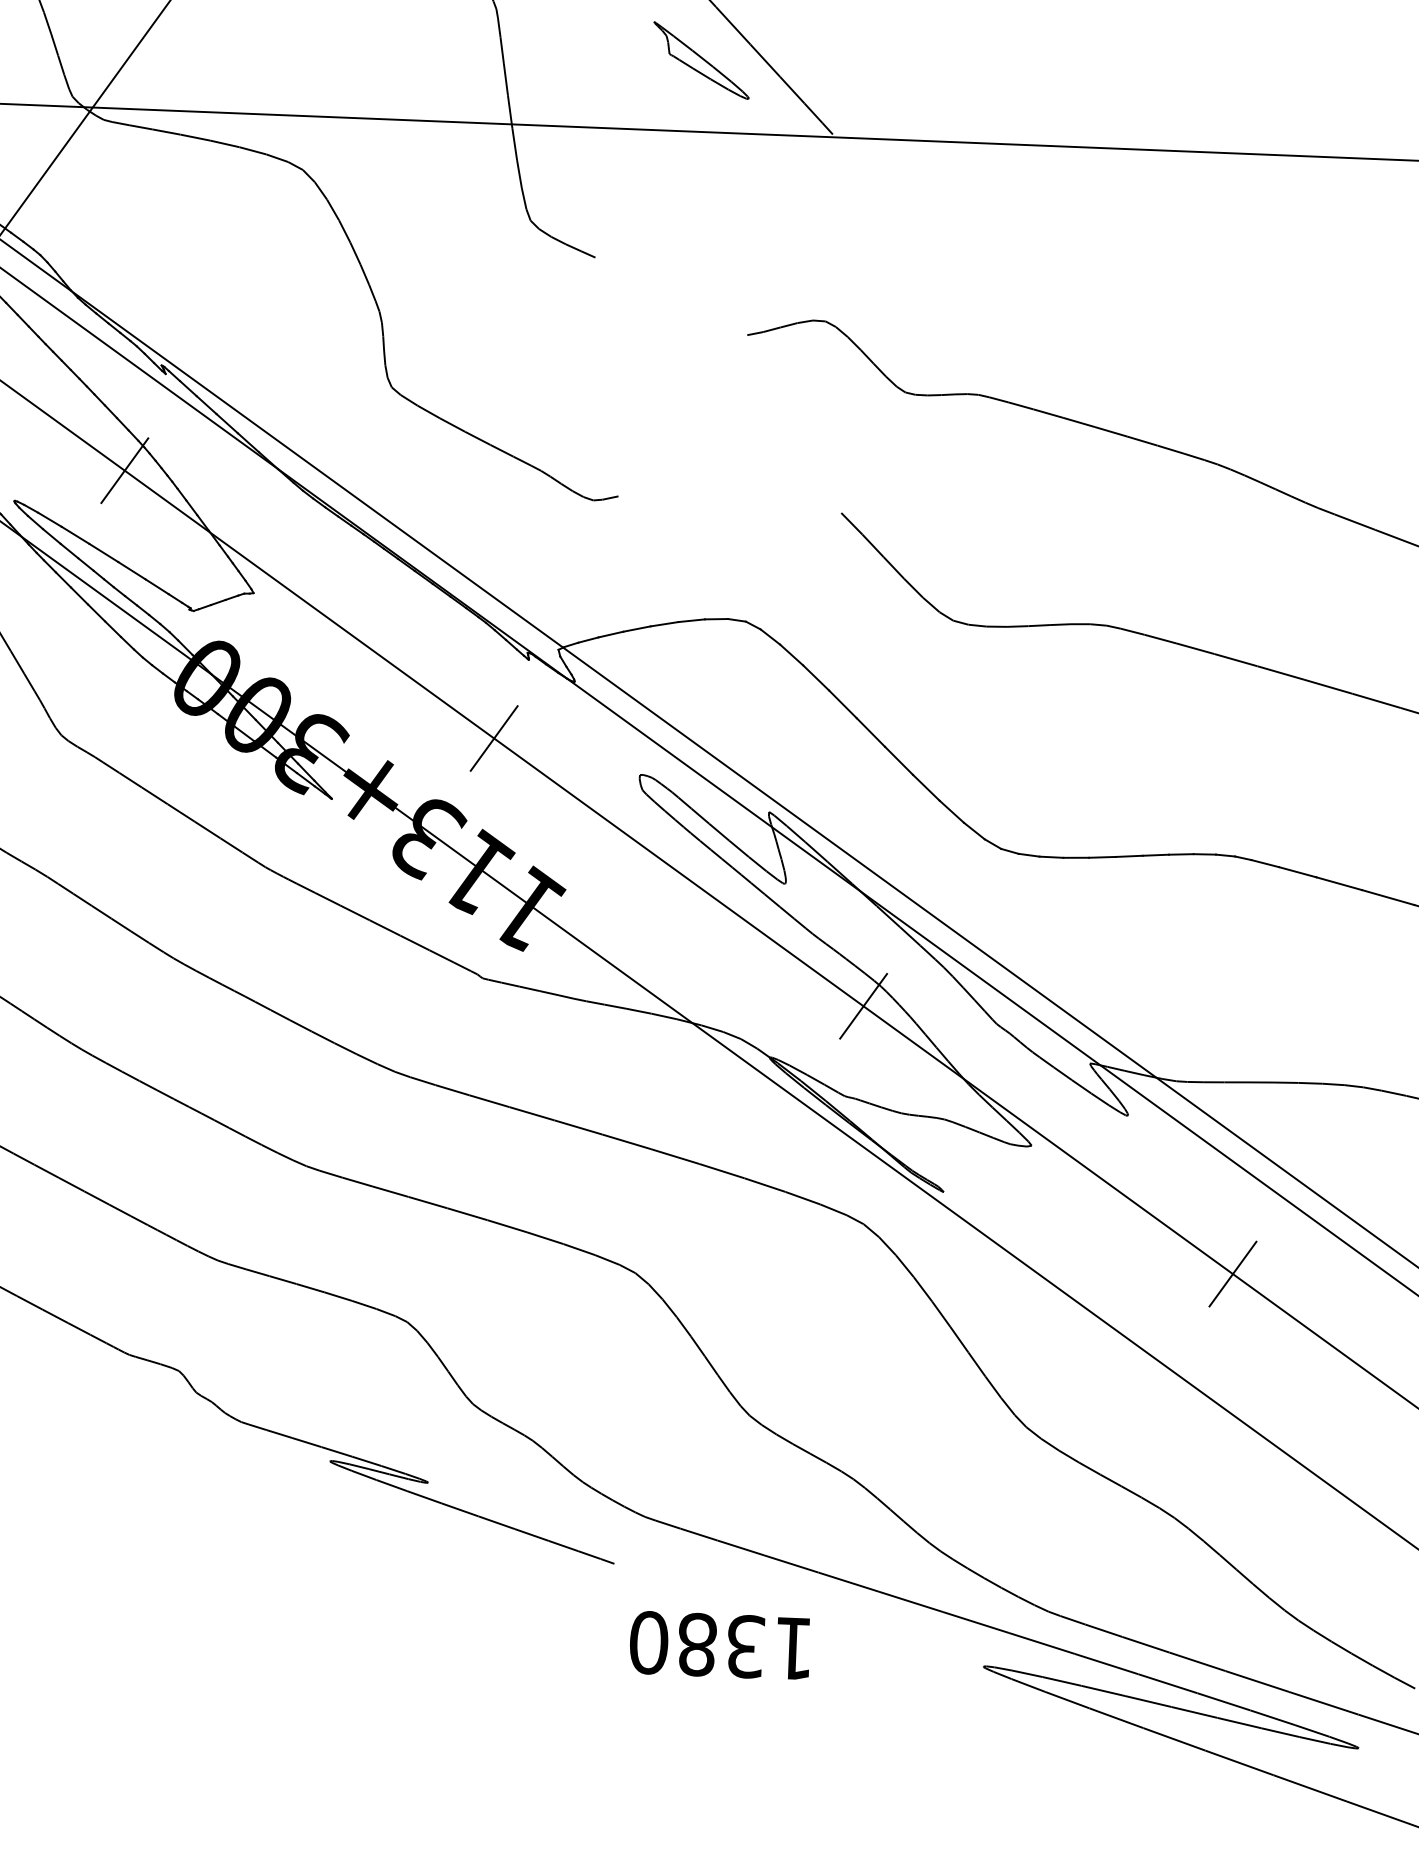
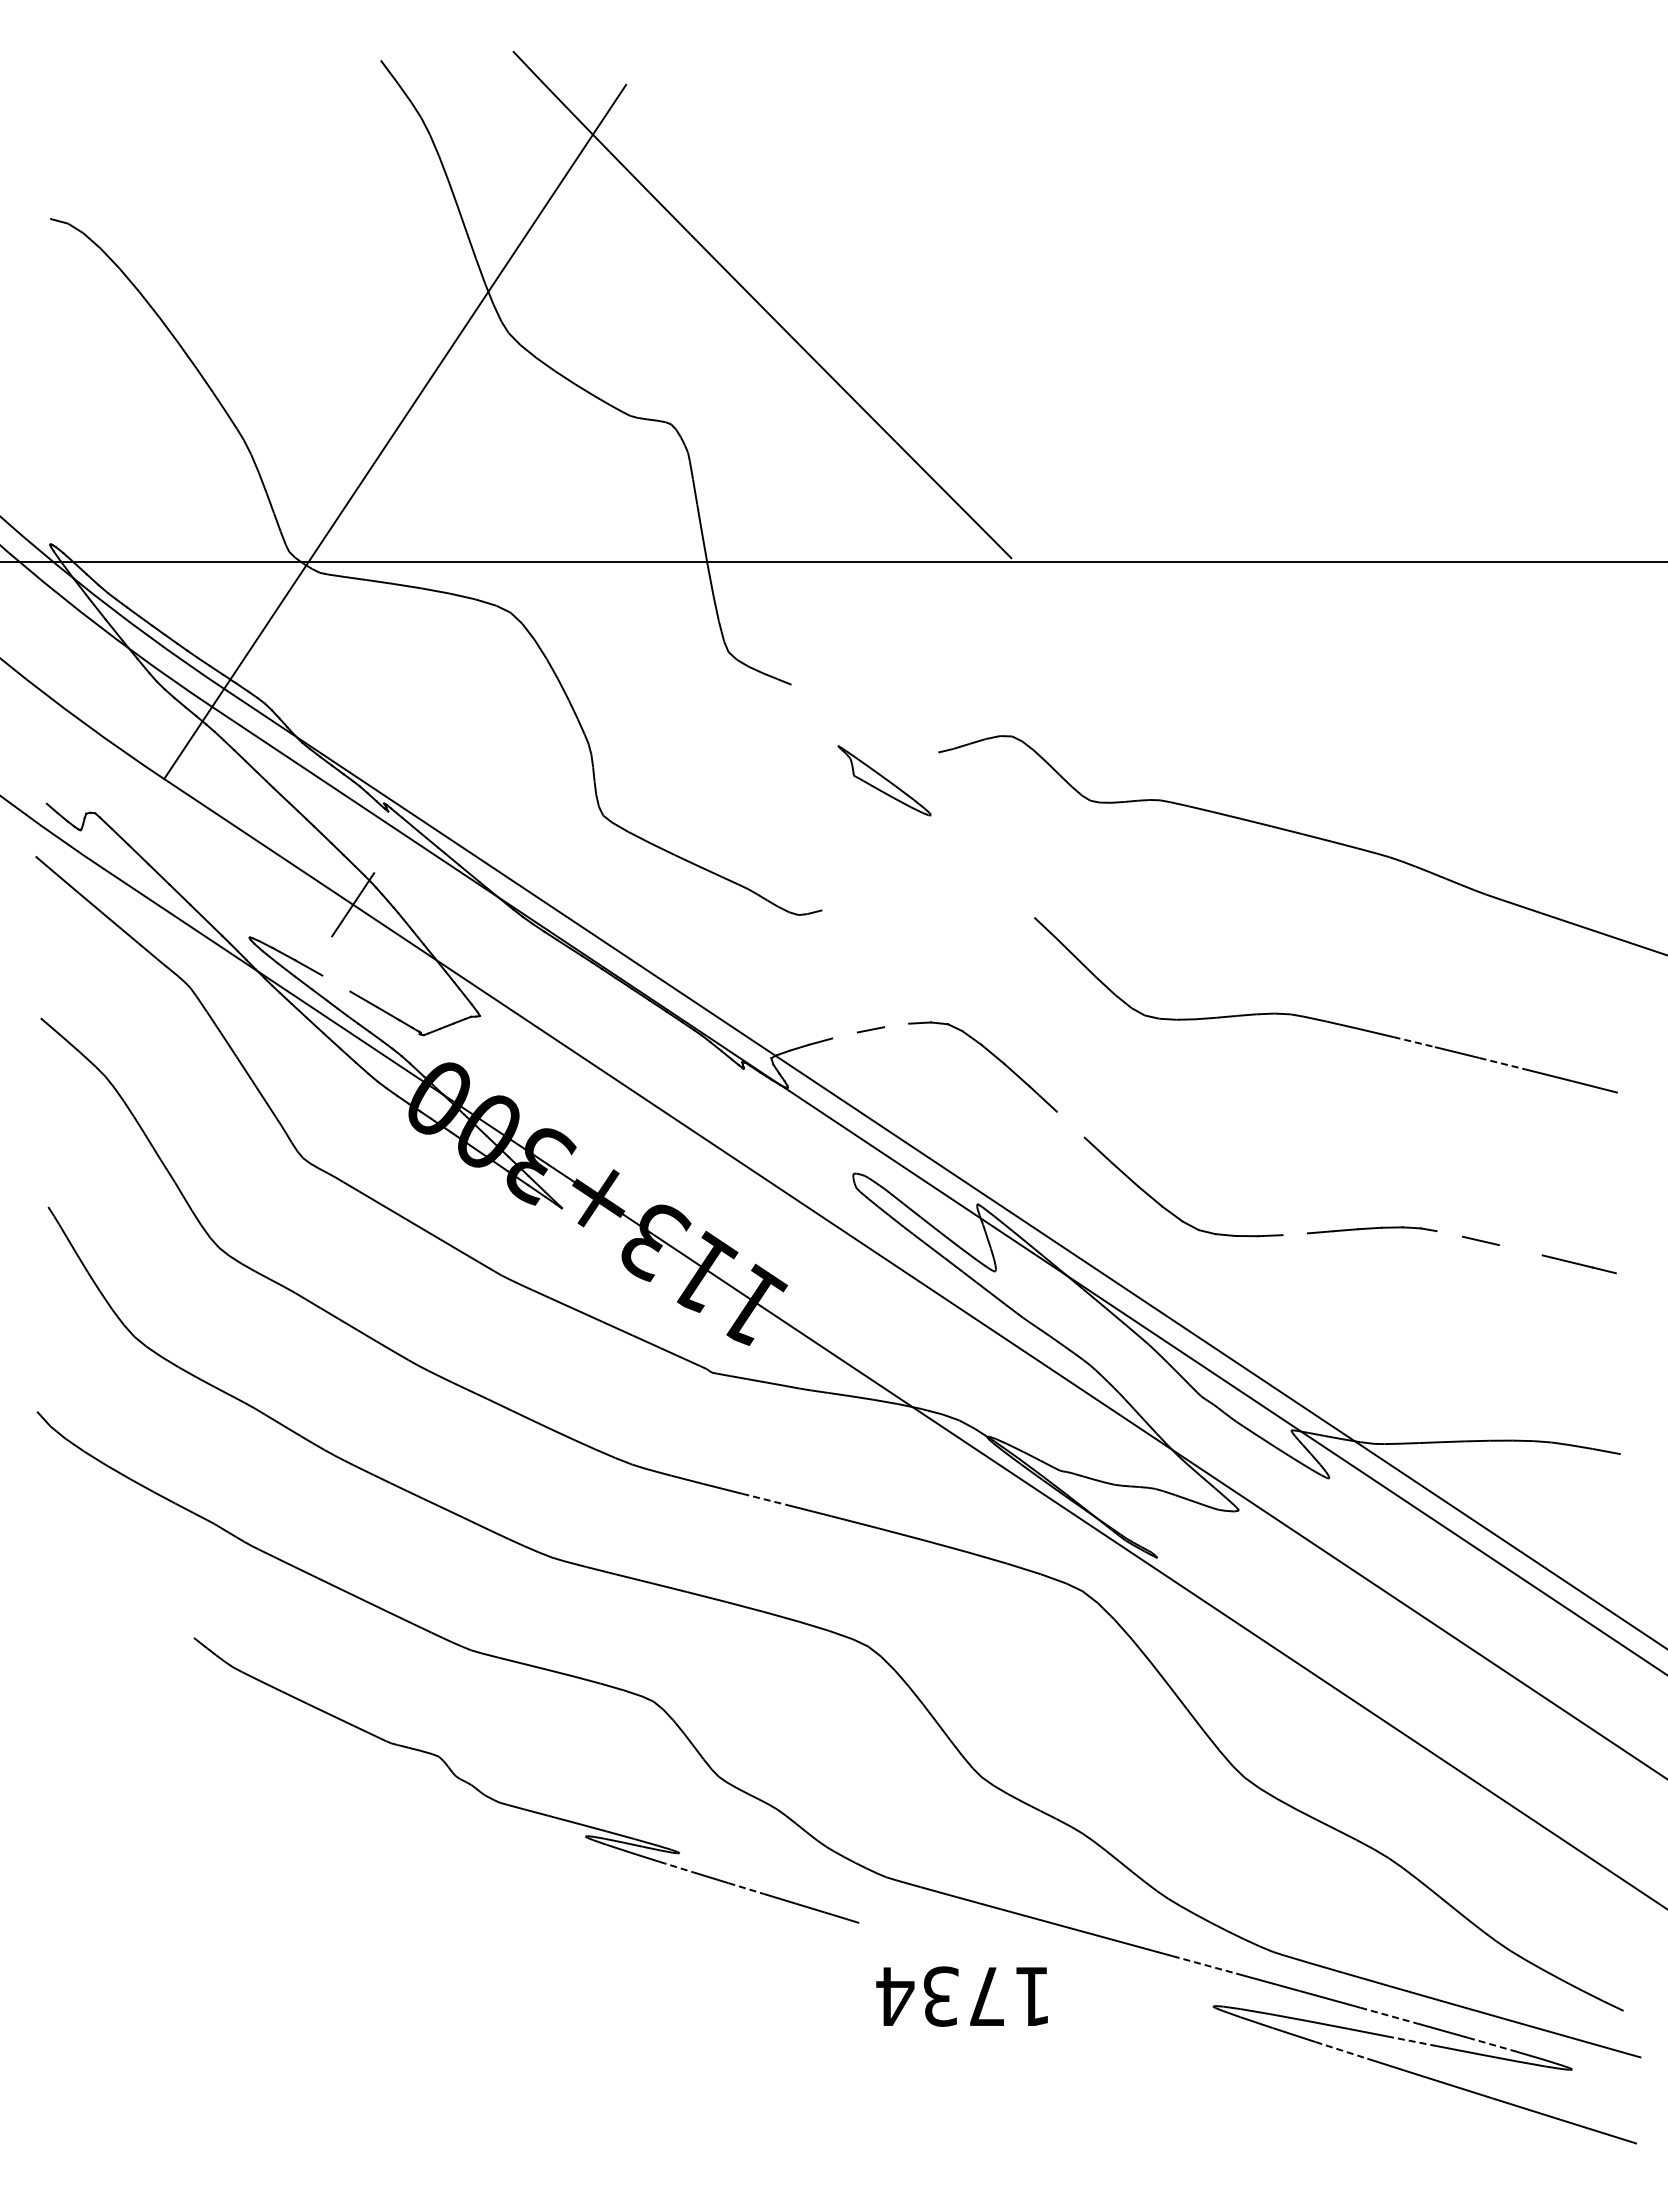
part: (701, 60) -> (884, 780), moved
line: (103, 552) -> (336, 983), removed
line: (691, 620) -> (896, 1025), removed
line: (636, 629) -> (844, 1035), removed
line: (1236, 660) -> (1414, 1042), solid -> dashed
line: (1327, 686) -> (1502, 1063), solid -> dashed
line: (870, 732) -> (1070, 1124), removed
line: (493, 738) -> (713, 1144), removed
line: (1101, 857) -> (1294, 1234), removed
line: (1264, 863) -> (1449, 1233), removed
line: (1338, 883) -> (1520, 1250), removed
line: (863, 1006) -> (1074, 1384), removed
line: (532, 1114) -> (764, 1499), solid -> dashed
line: (1232, 1273) -> (1434, 1624), removed
line: (424, 1497) -> (676, 1867), solid -> dashed
line: (497, 1522) -> (746, 1888), solid -> dashed
line: (976, 1622) -> (1204, 1964), solid -> dashed
text: (696, 1644) -> (940, 1996), 1380 -> 1734
line: (1167, 1683) -> (1388, 2015), solid -> dashed
line: (1194, 1712) -> (1415, 2041), solid -> dashed
line: (1116, 1718) -> (1341, 2050), solid -> dashed
line: (1273, 1718) -> (1490, 2044), solid -> dashed

